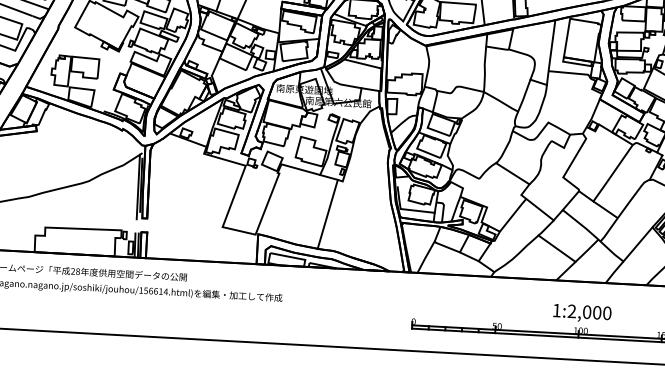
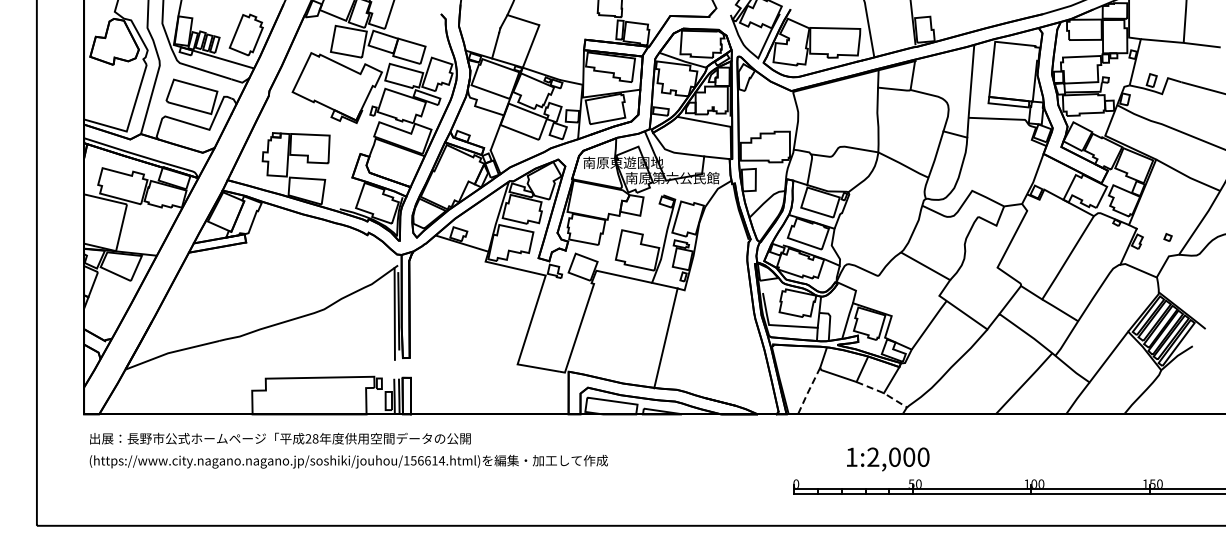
line: (556, 248) -> (993, 369), removed
line: (425, 257) -> (808, 391), solid -> dashed
line: (478, 261) -> (883, 393), solid -> dashed
text: (582, 313) -> (888, 459), moved

